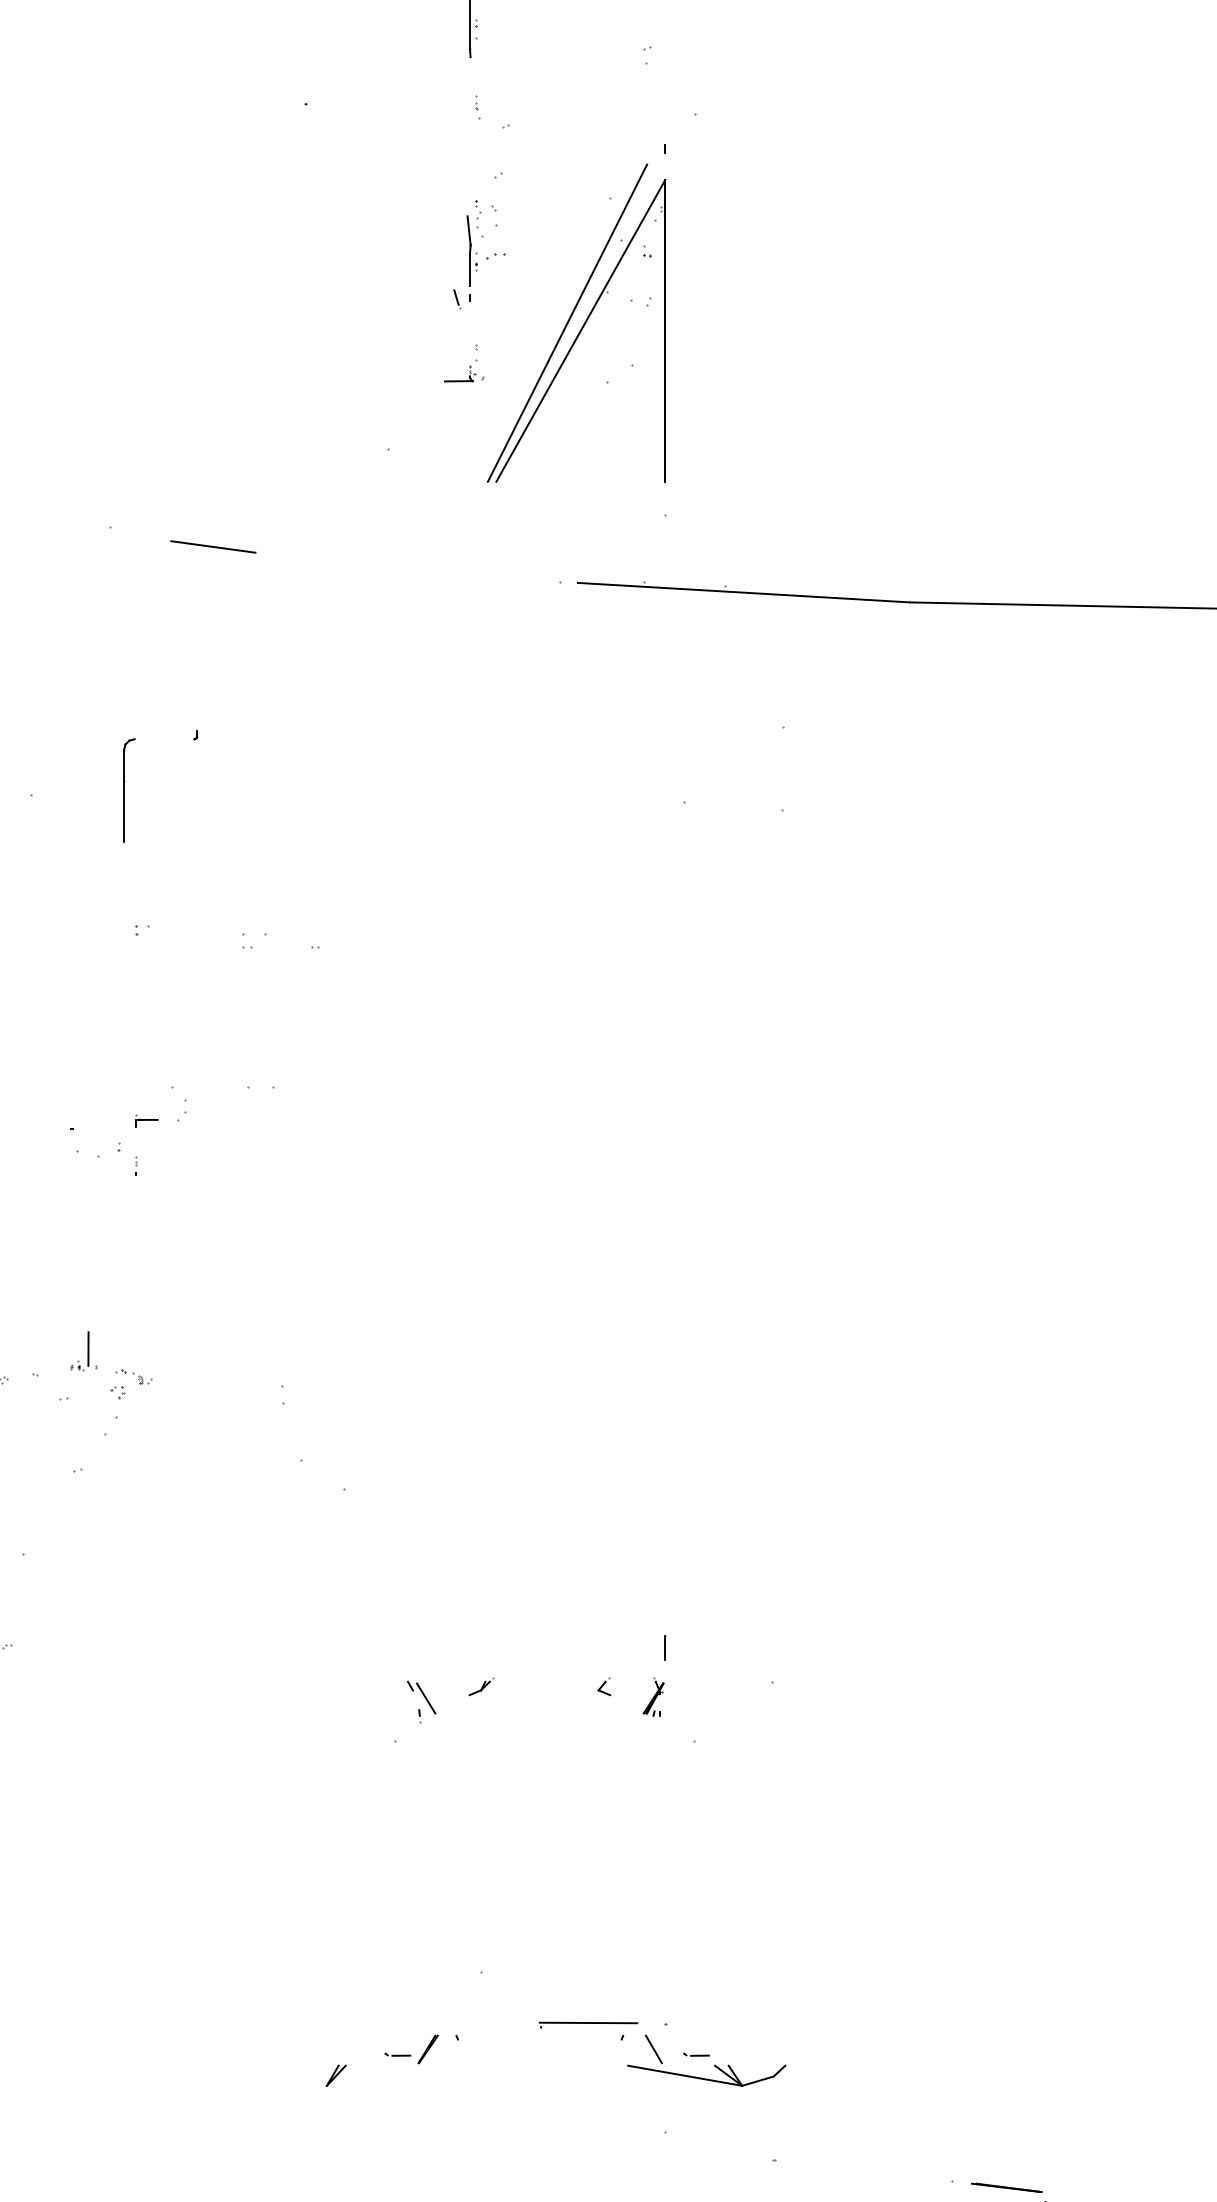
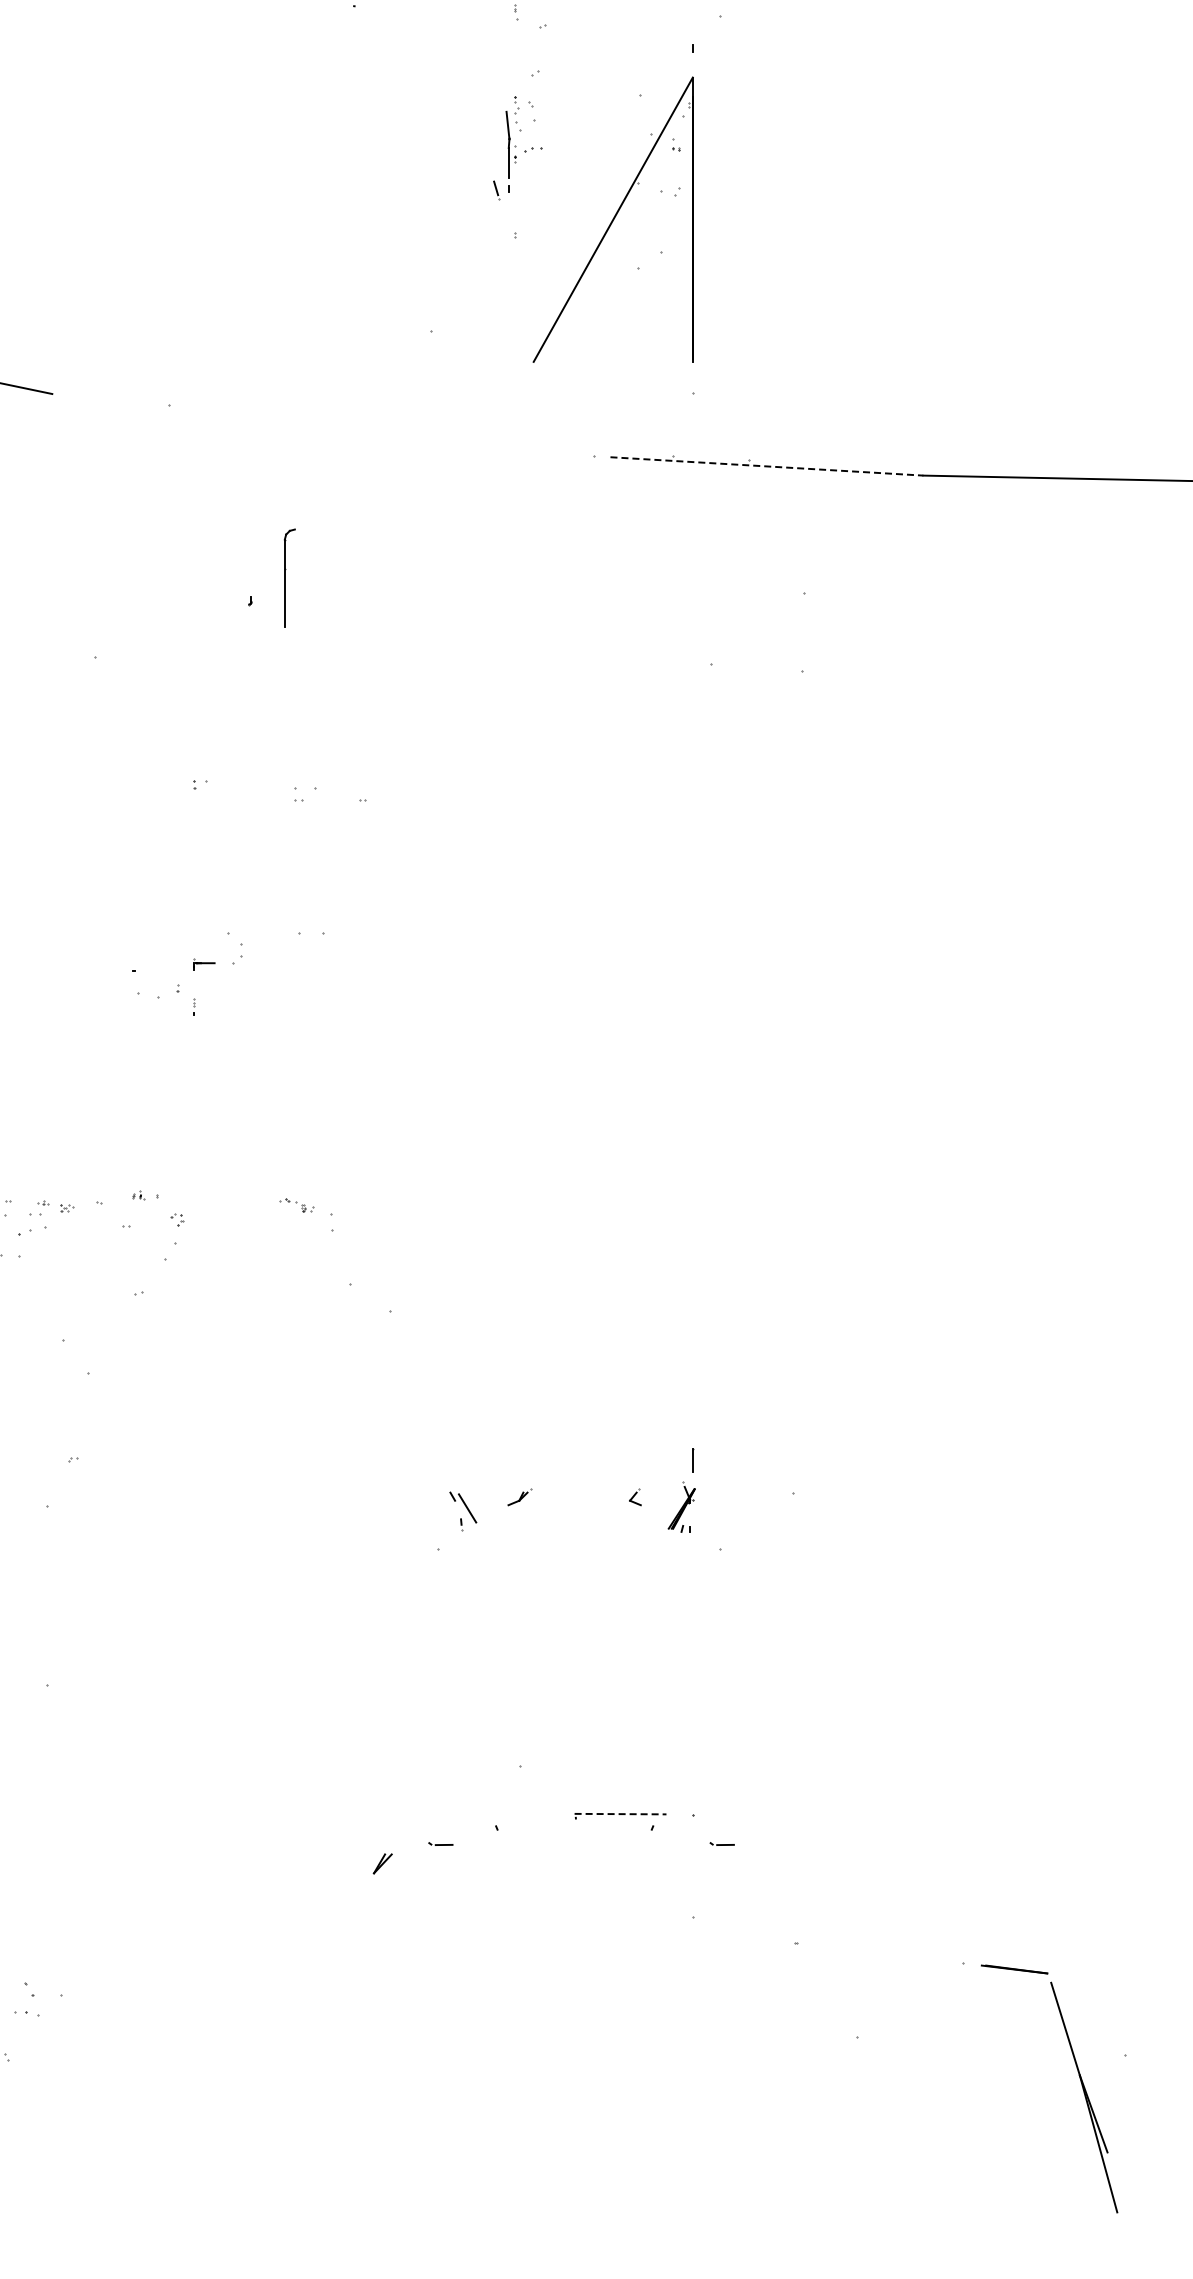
line: (567, 323) -> (600, 212), removed
part: (464, 370) -> (503, 257), removed
line: (212, 546) -> (266, 422), removed
line: (743, 592) -> (766, 466), solid -> dashed
part: (128, 790) -> (289, 577), moved
line: (88, 1348) -> (149, 1178), removed
part: (133, 1377) -> (296, 1205), moved
part: (653, 1696) -> (681, 1506), size x1.4
line: (588, 2023) -> (620, 1814), solid -> dashed
line: (428, 2048) -> (469, 1838), removed
part: (713, 2065) -> (738, 1854), removed

